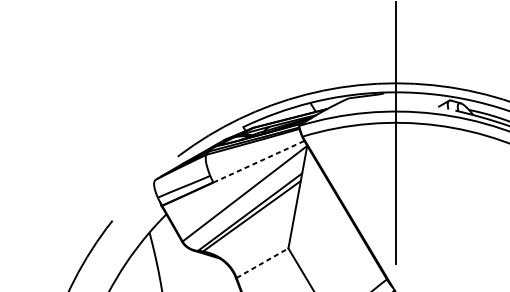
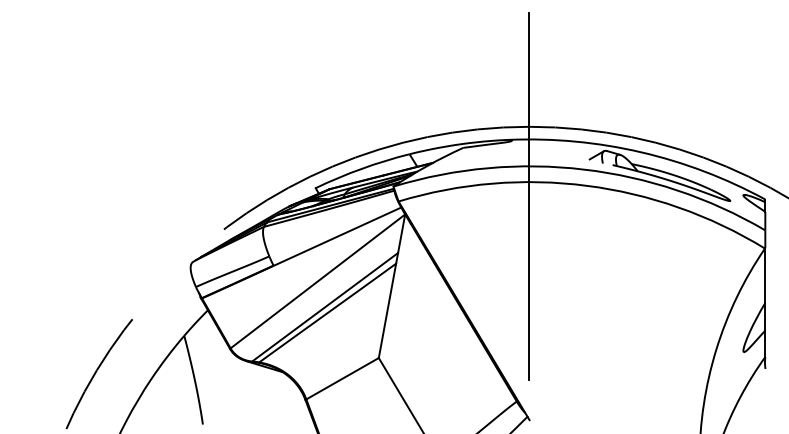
line: (258, 161) -> (337, 236), dashed -> solid
line: (262, 263) -> (342, 378), dashed -> solid

